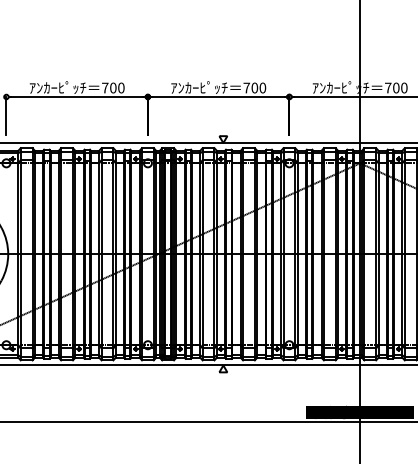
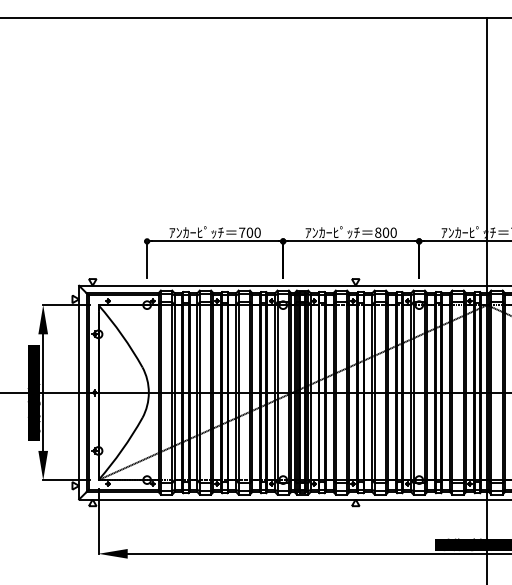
text: (247, 87) -> (378, 232), 700 -> 800

